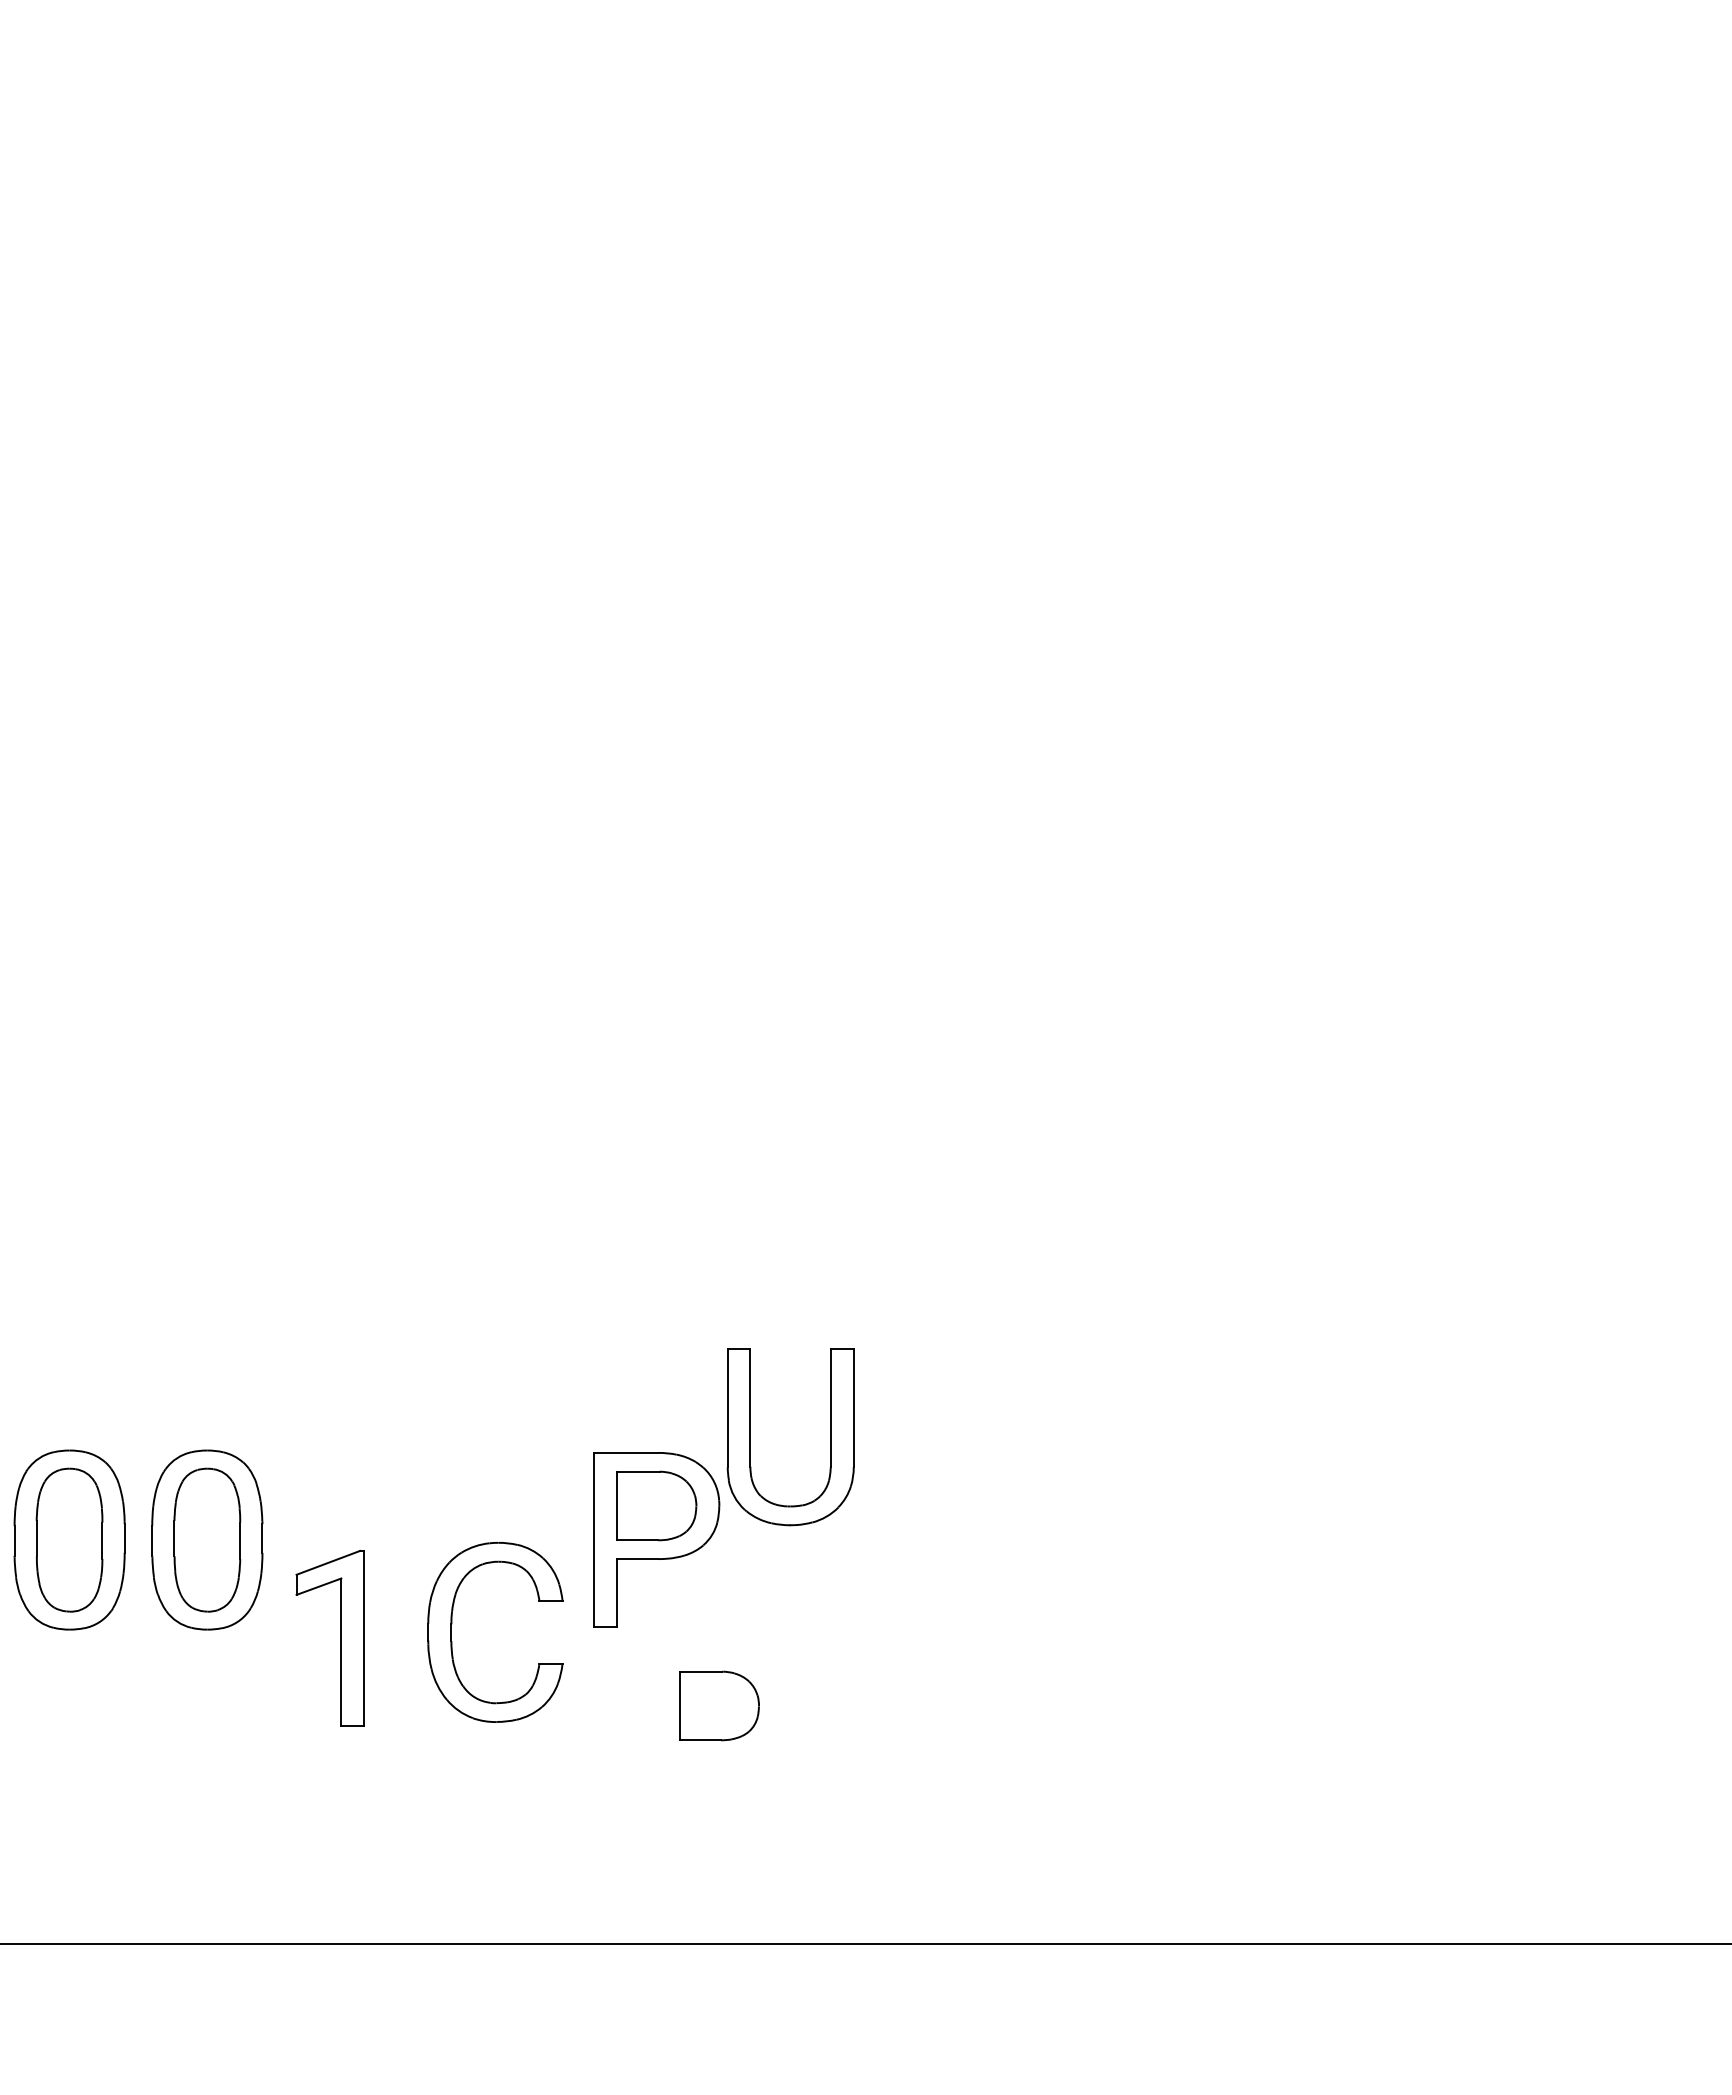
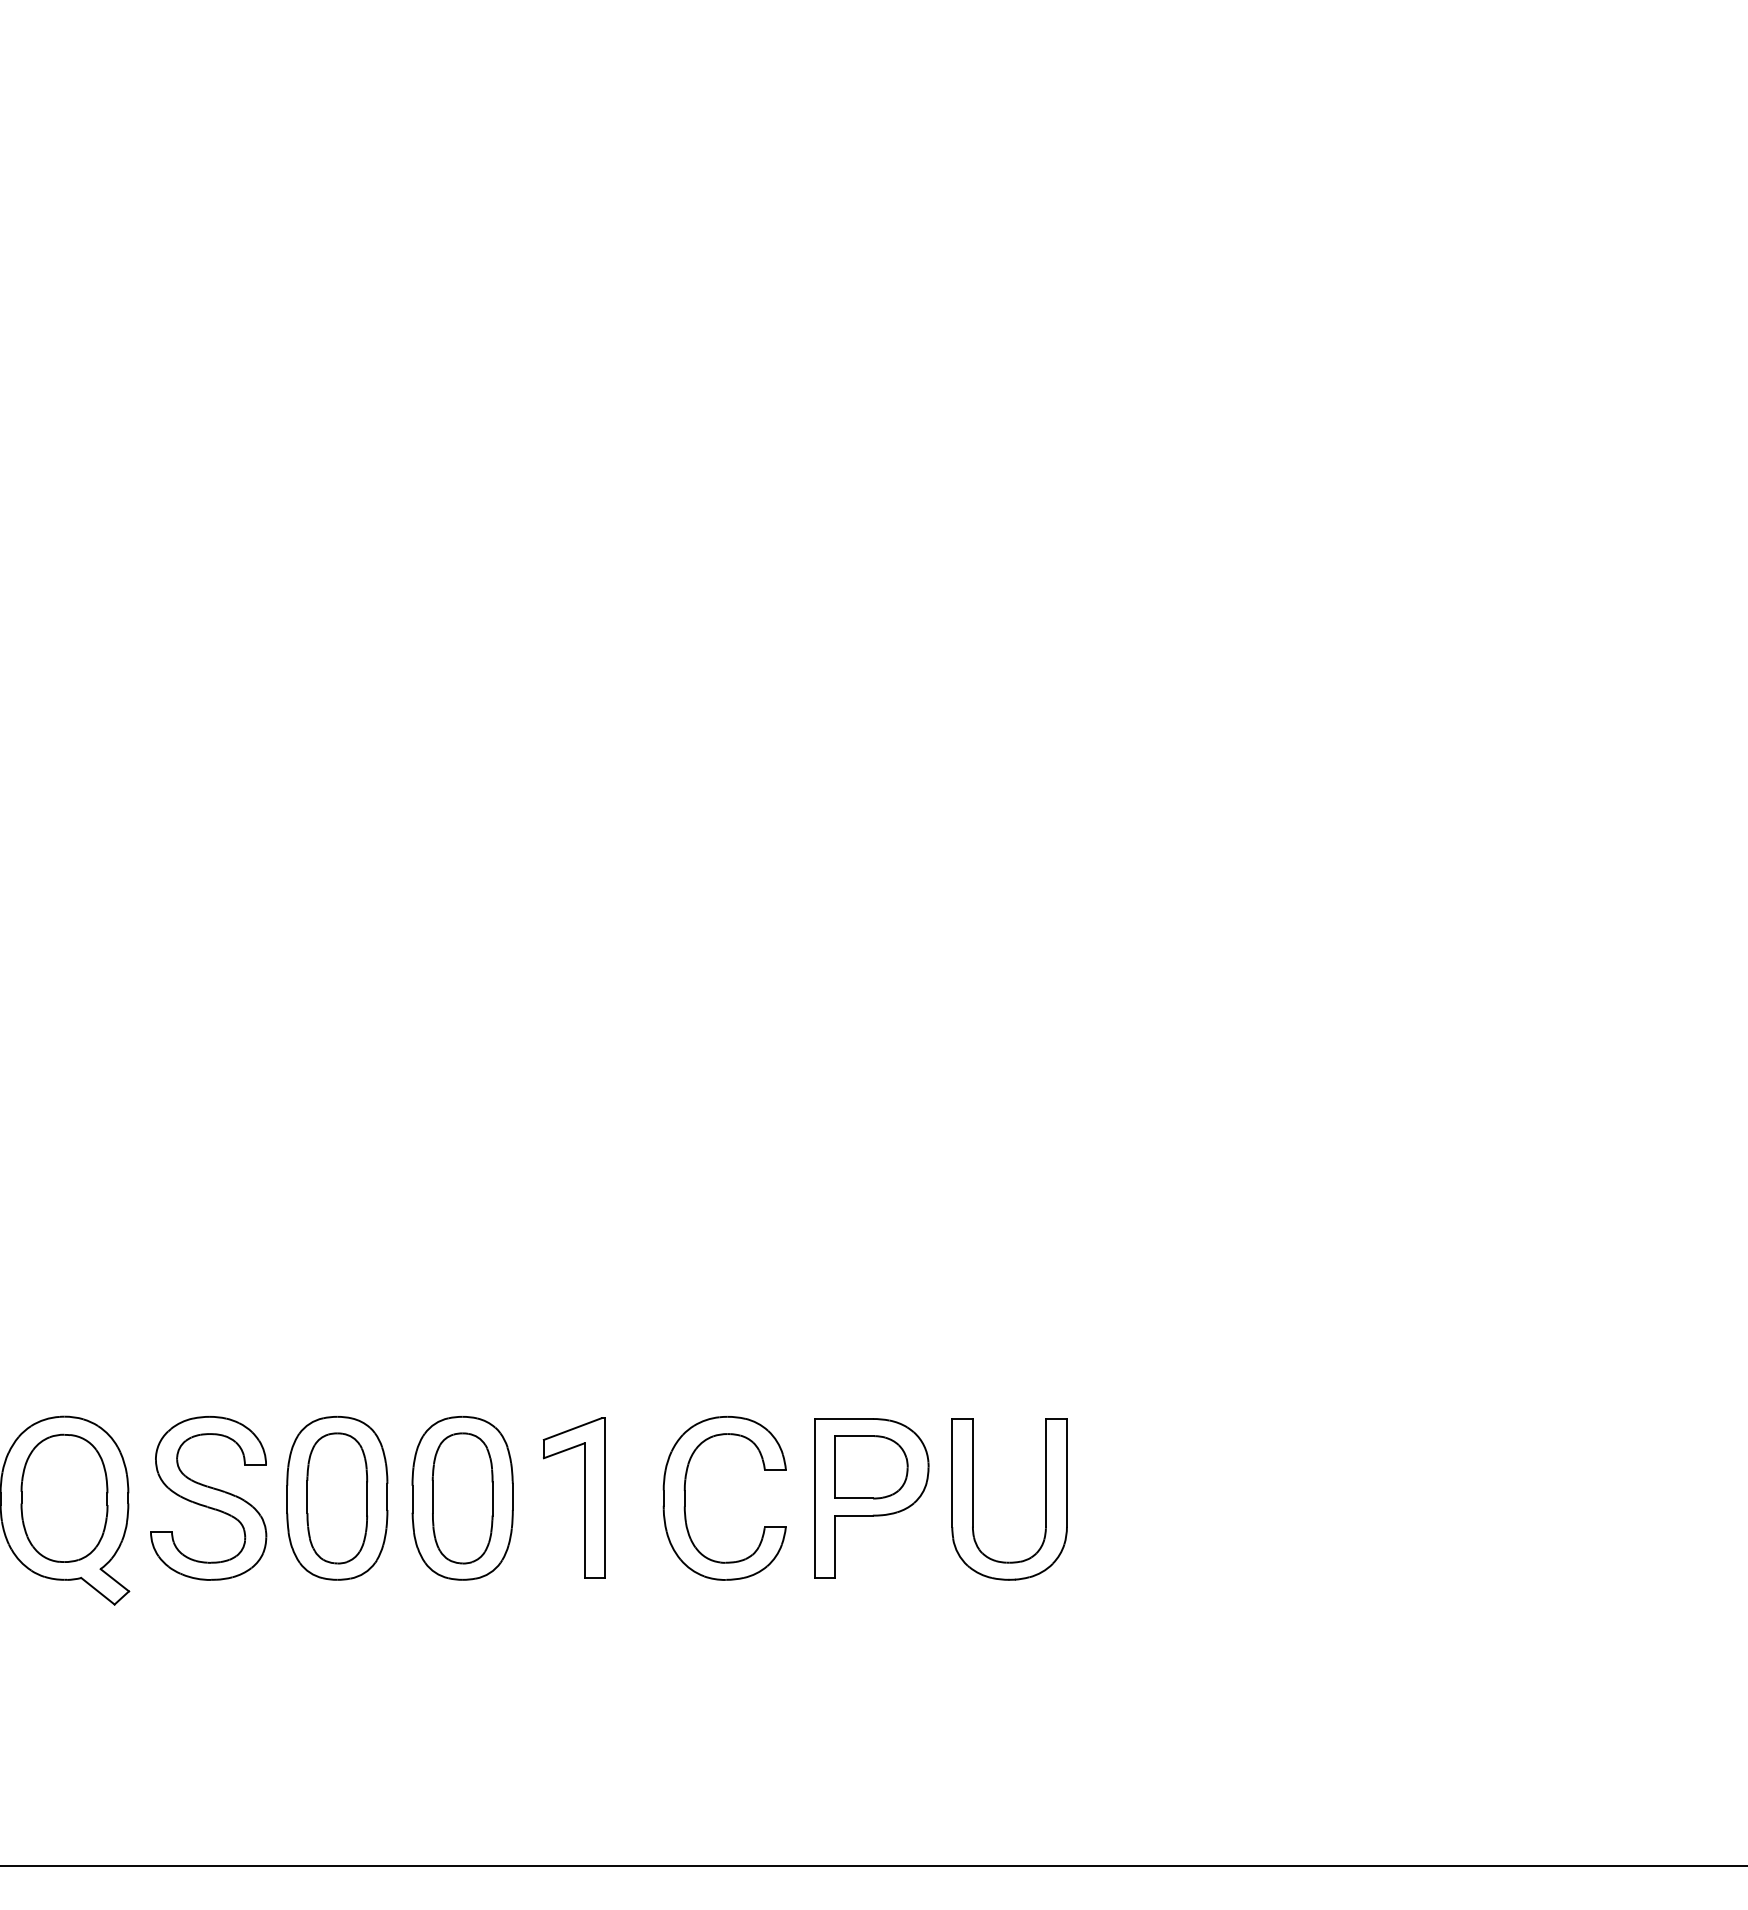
part: (751, 1436) -> (973, 1499), moved
part: (452, 1632) -> (685, 1498), moved
part: (341, 1638) -> (584, 1497), moved
part: (719, 1706) -> (928, 1649), removed

